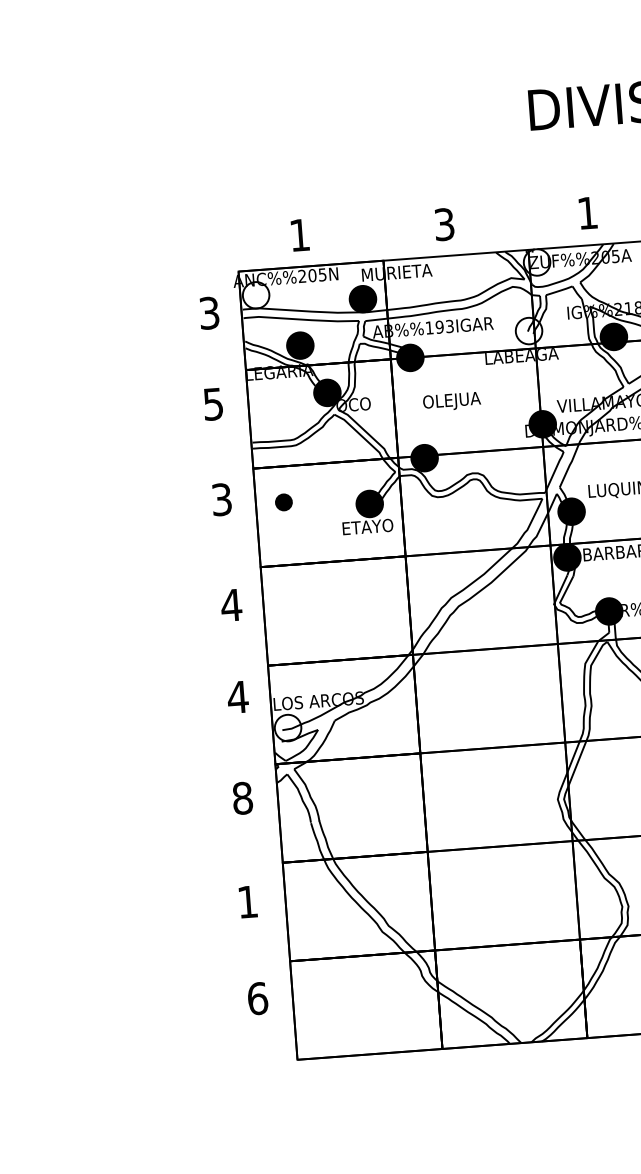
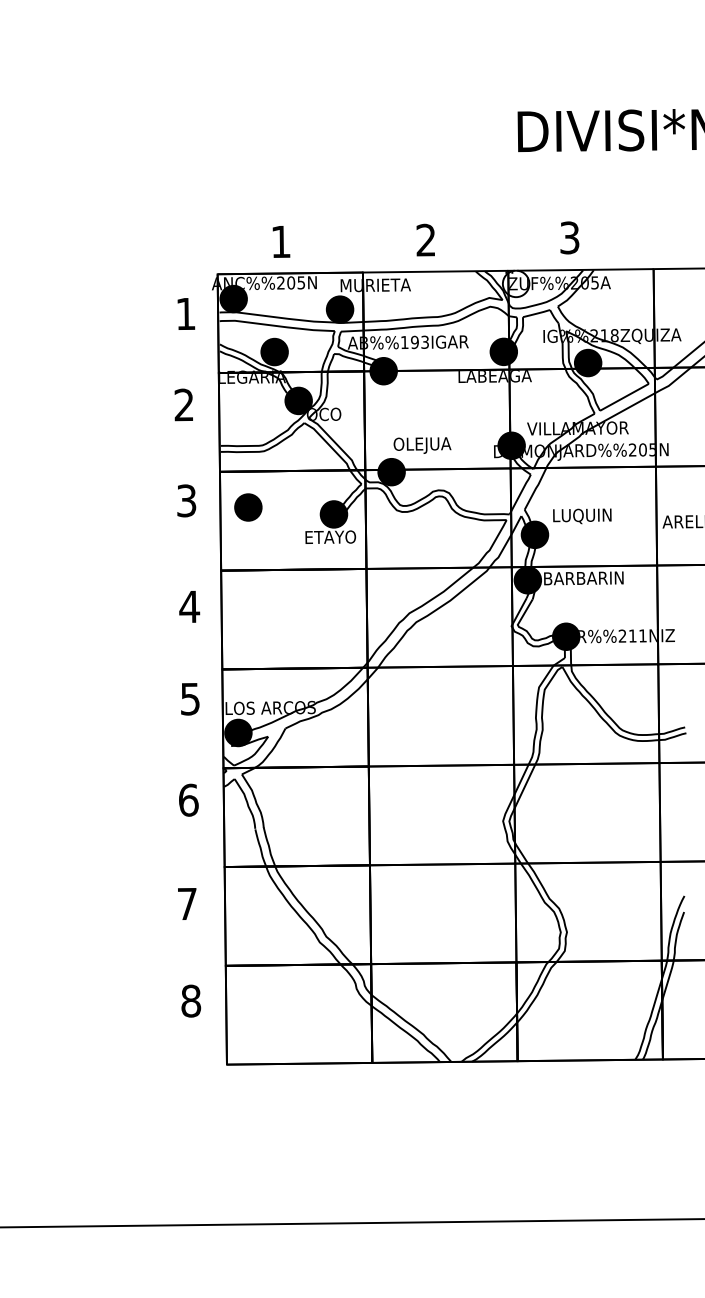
text: (587, 212) -> (569, 237), 1 -> 3
text: (443, 224) -> (425, 240), 3 -> 2
fill: (255, 294) -> (233, 298), added
text: (208, 312) -> (185, 313), 3 -> 1
fill: (528, 330) -> (503, 351), added
text: (452, 401) -> (422, 445), moved
text: (212, 403) -> (183, 404), 5 -> 2
part: (284, 502) -> (248, 507), size x1.67
text: (238, 697) -> (190, 699), 4 -> 5
fill: (288, 727) -> (238, 732), added
text: (242, 797) -> (188, 799), 8 -> 6
text: (248, 902) -> (187, 904), 1 -> 7
text: (258, 998) -> (191, 1000), 6 -> 8

